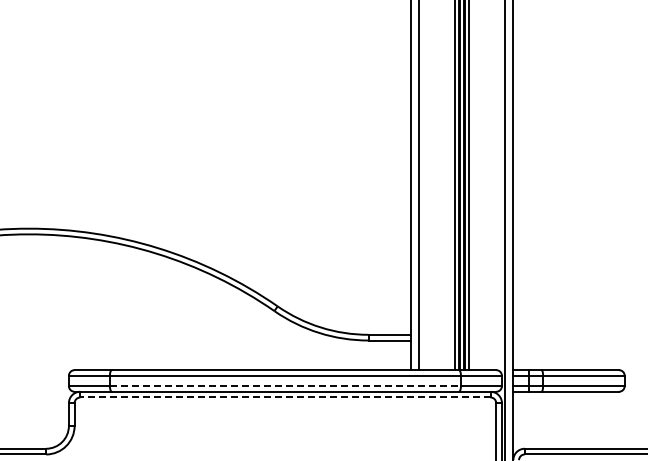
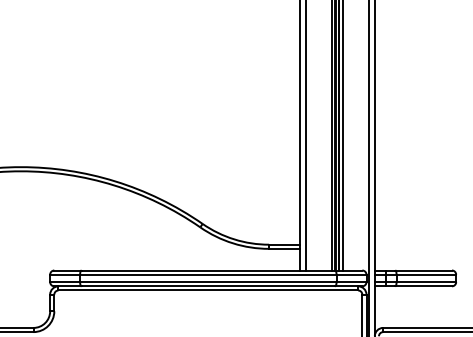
line: (285, 386) -> (208, 282), dashed -> solid
line: (284, 397) -> (207, 290), dashed -> solid

